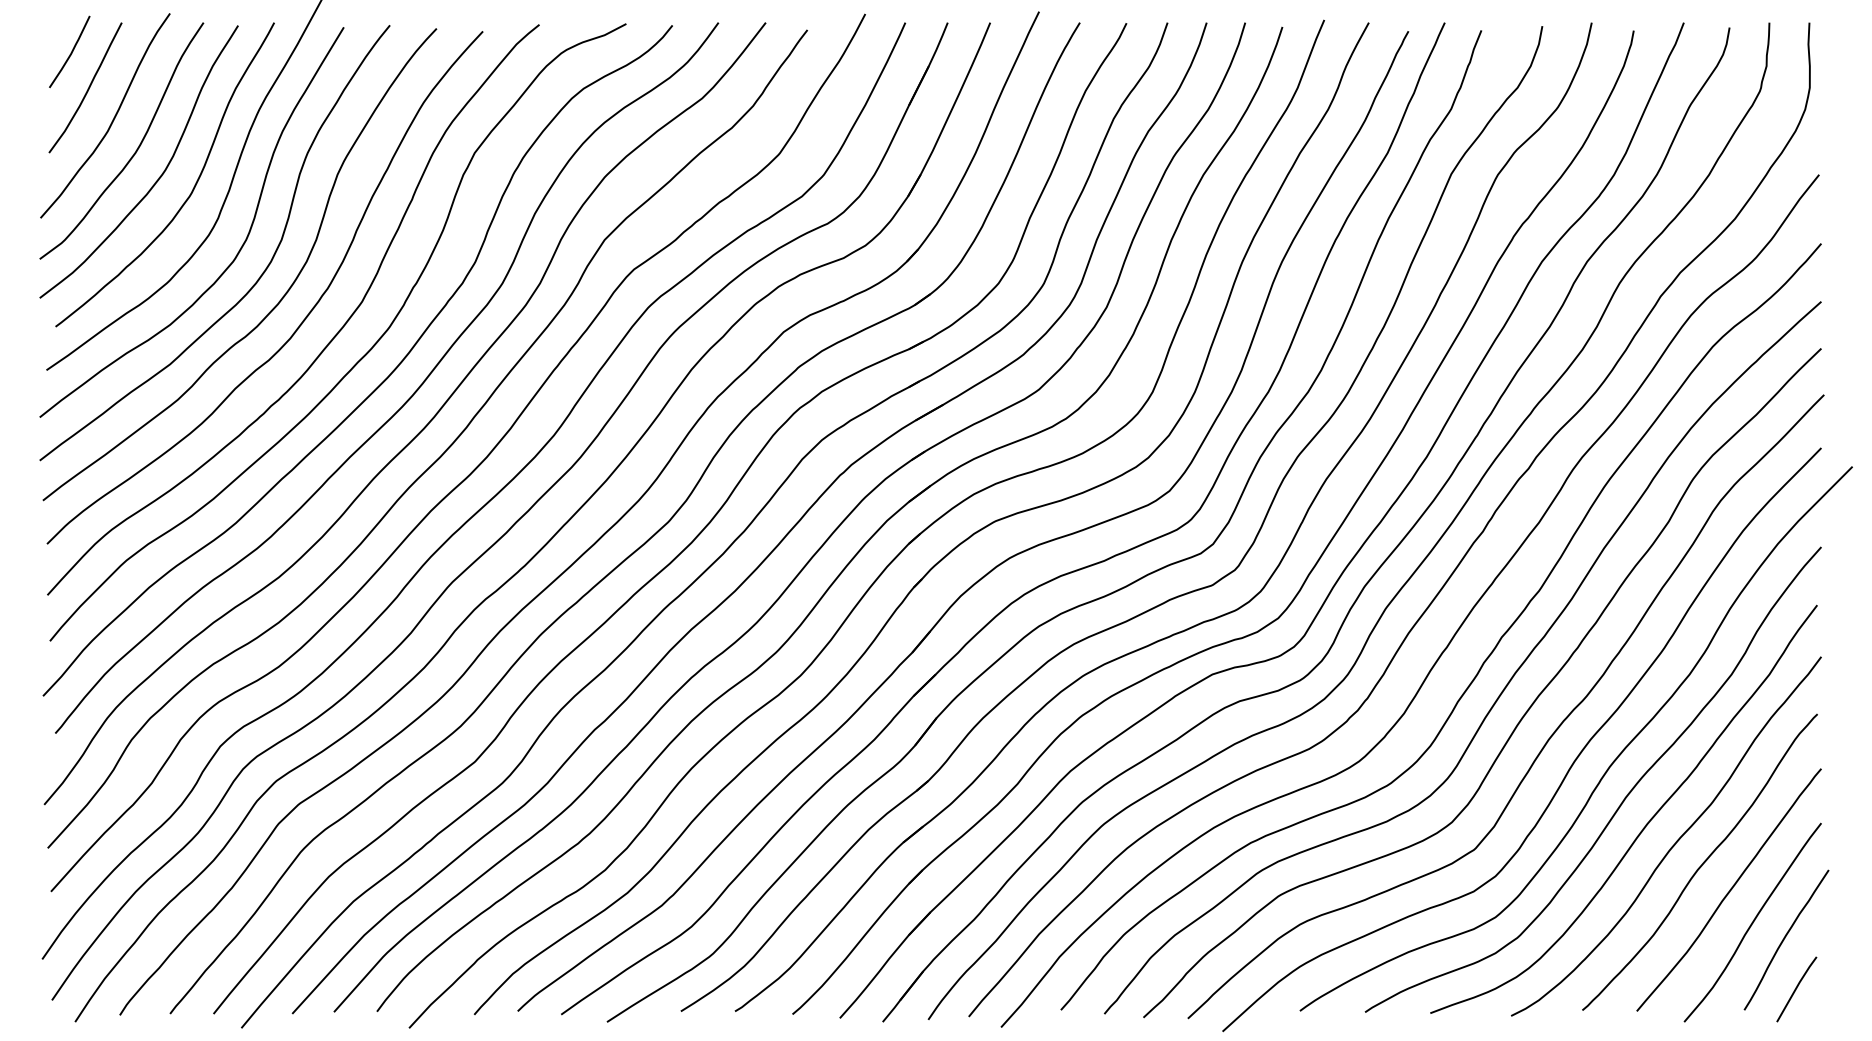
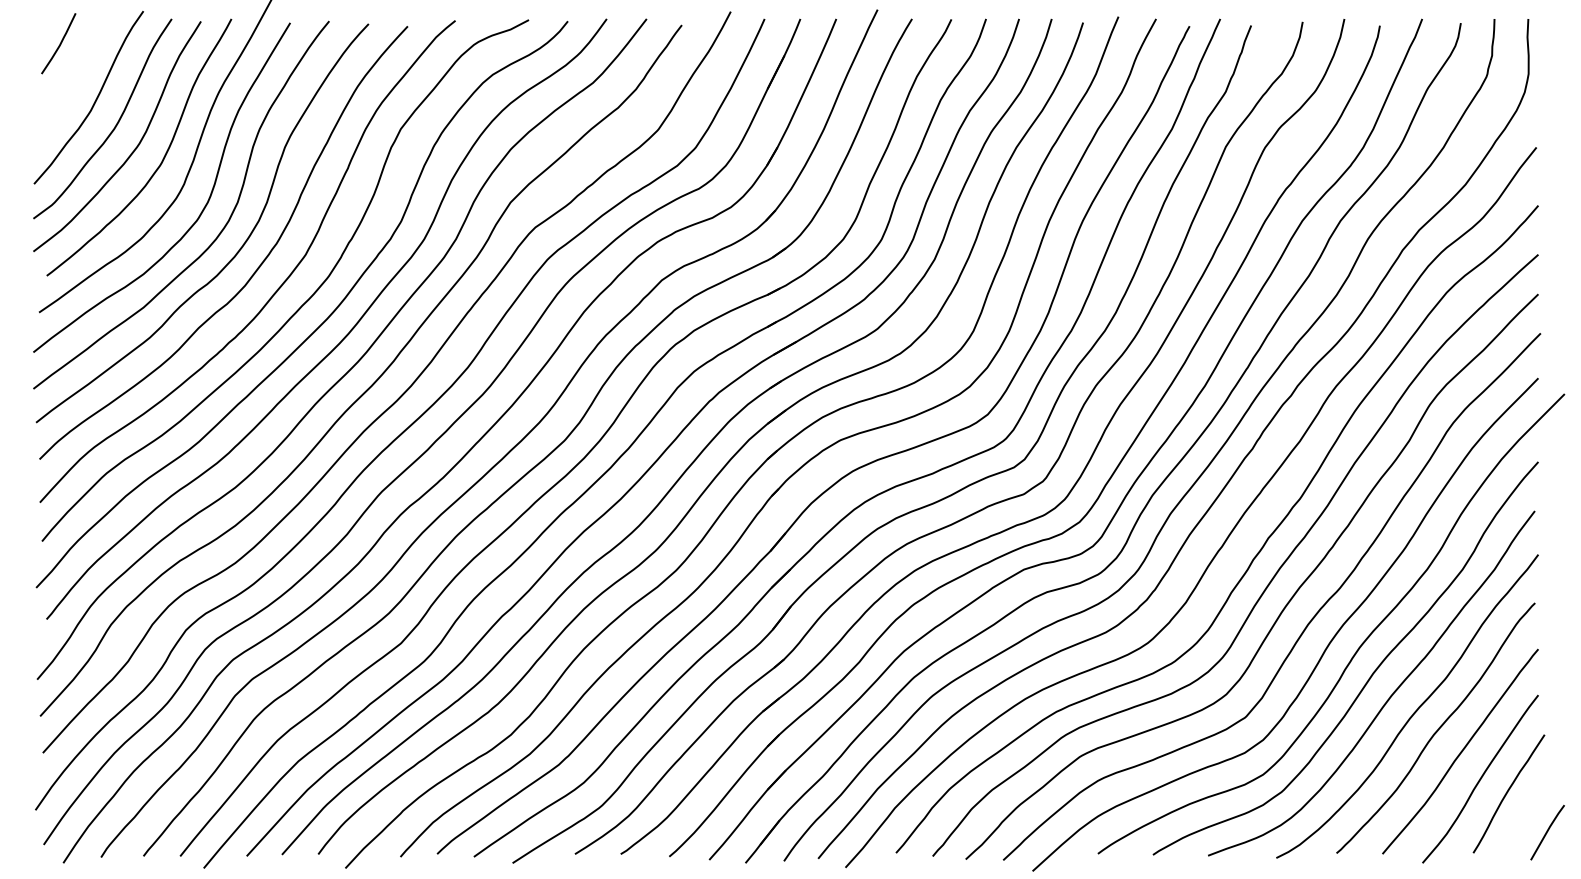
curve: (87, 88) -> (73, 74), removed
line: (1796, 989) -> (1547, 832), moved

